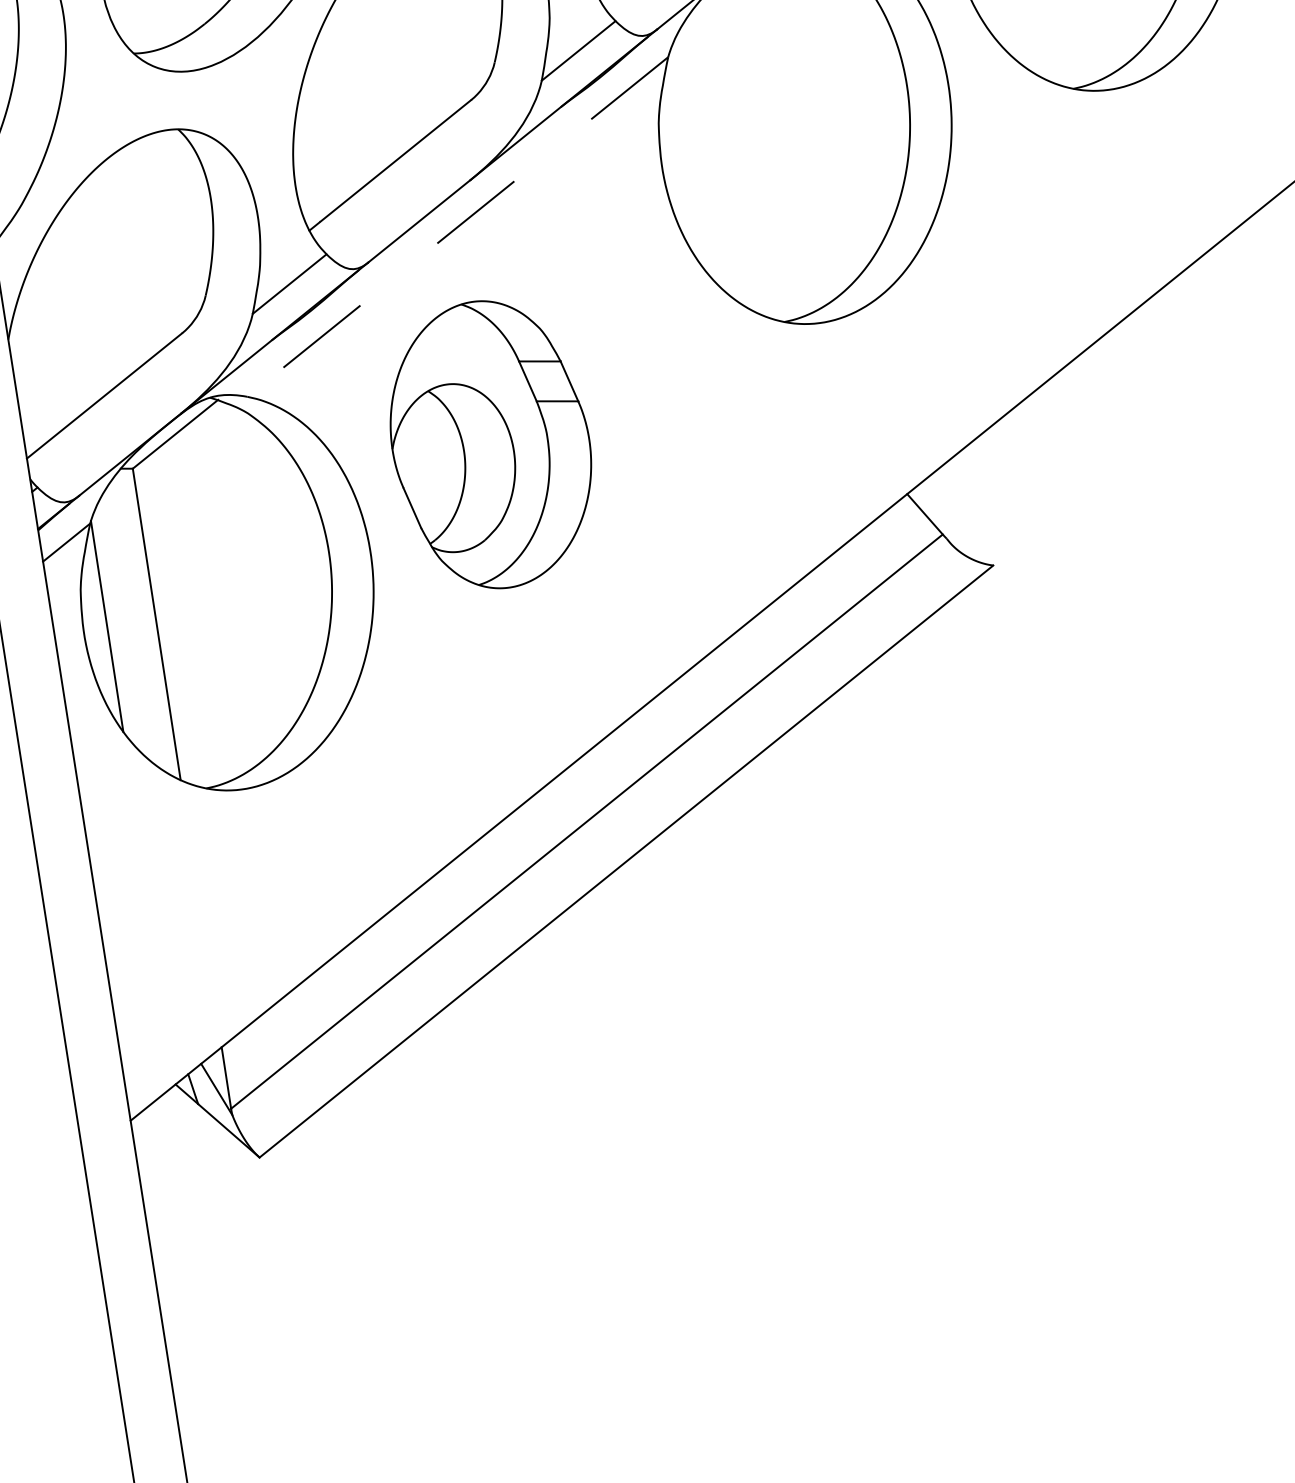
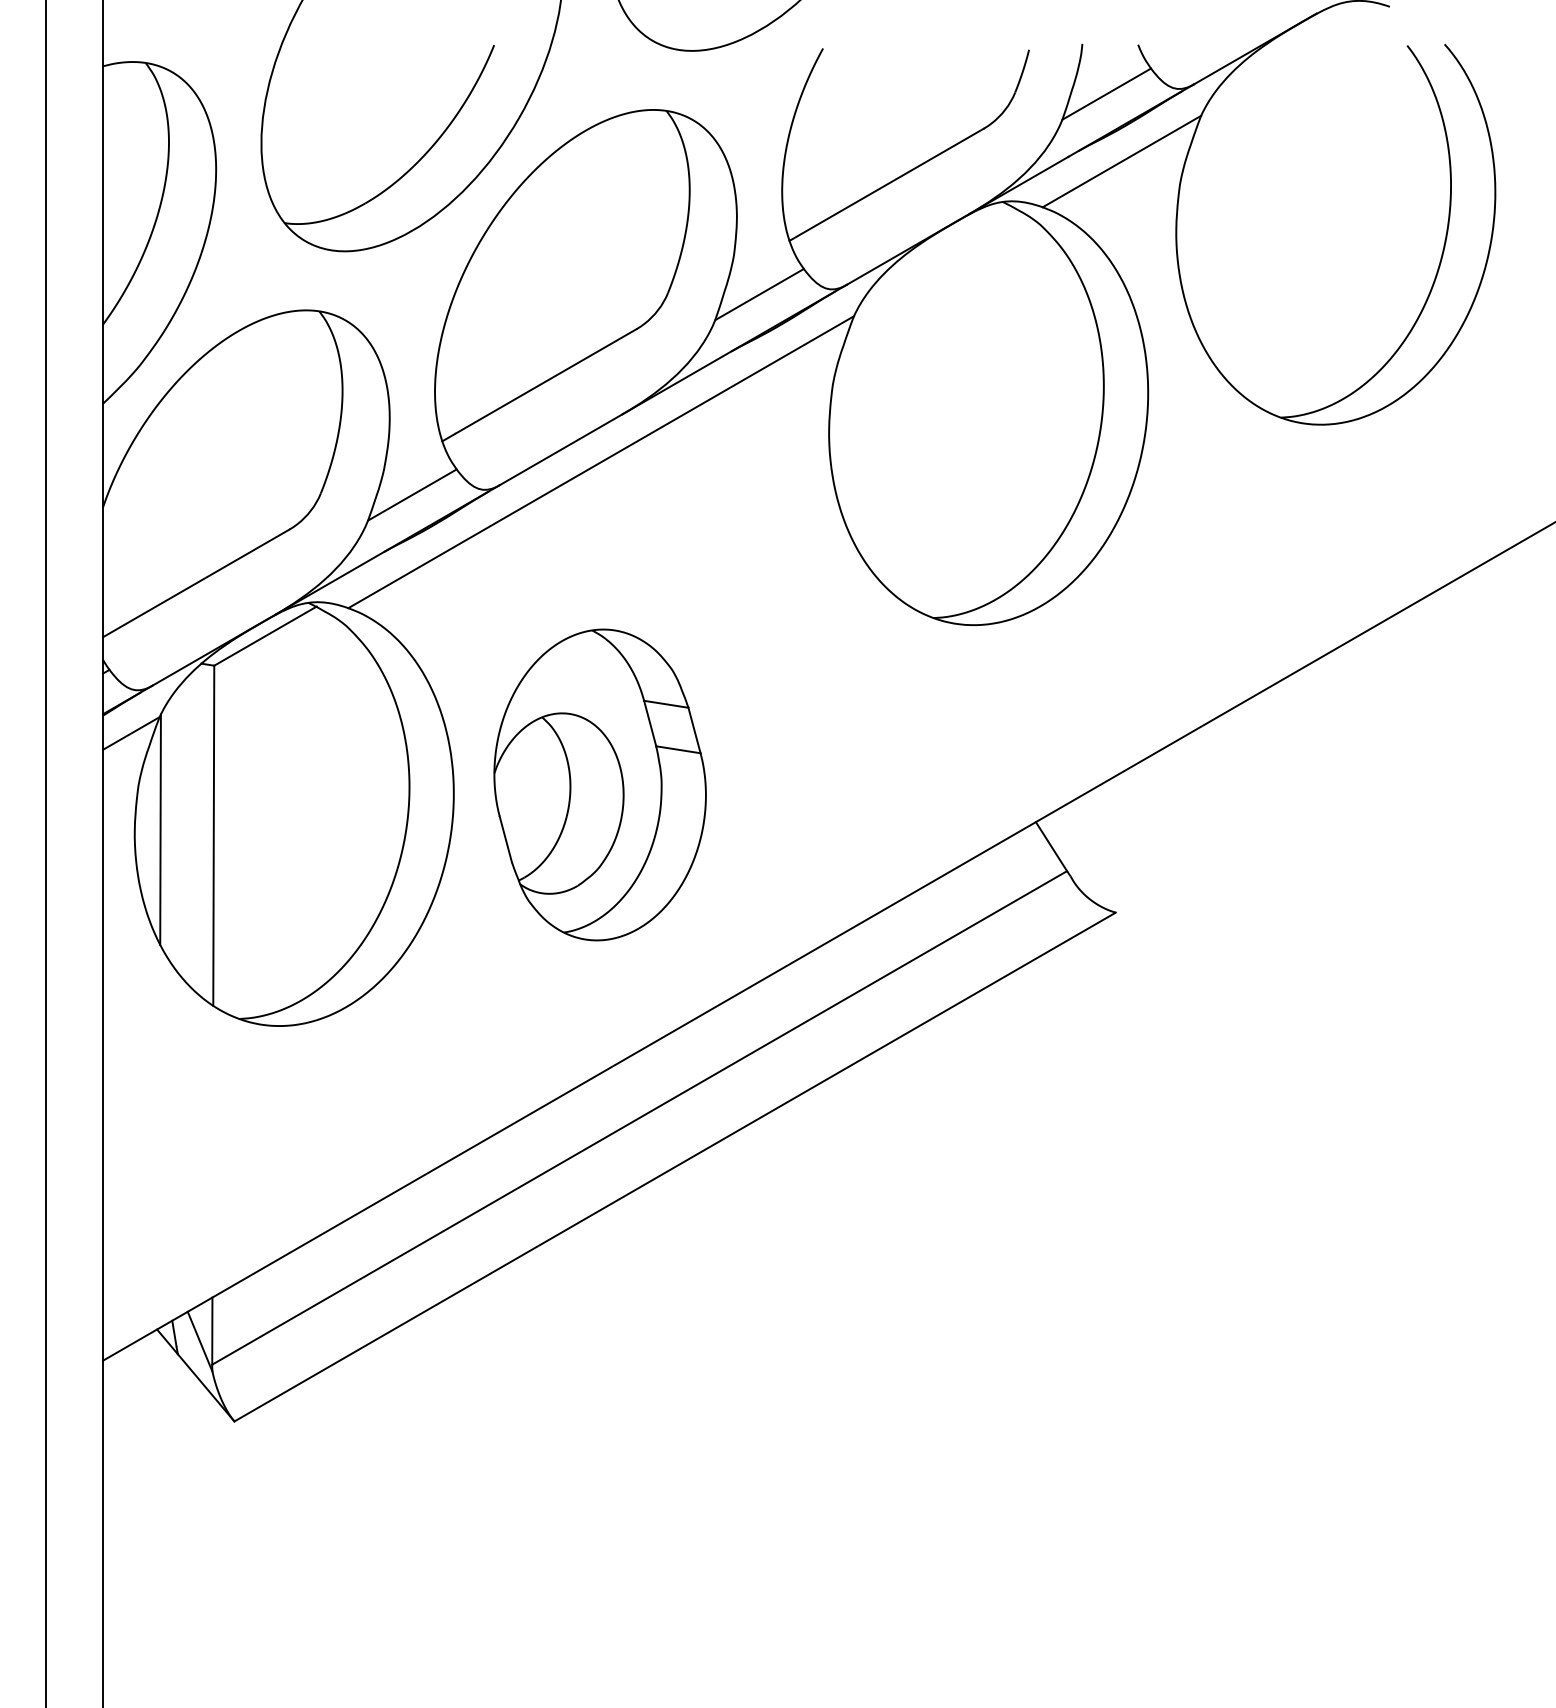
line: (458, 227) -> (601, 462), dashed -> solid
part: (490, 444) -> (599, 784), moved

